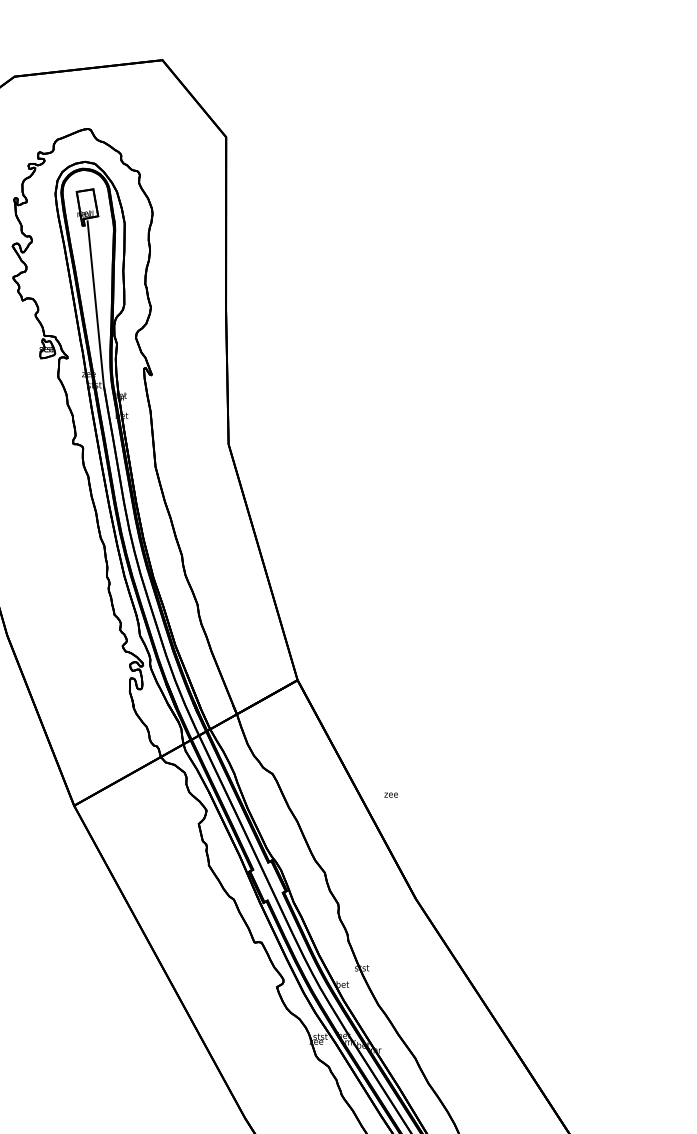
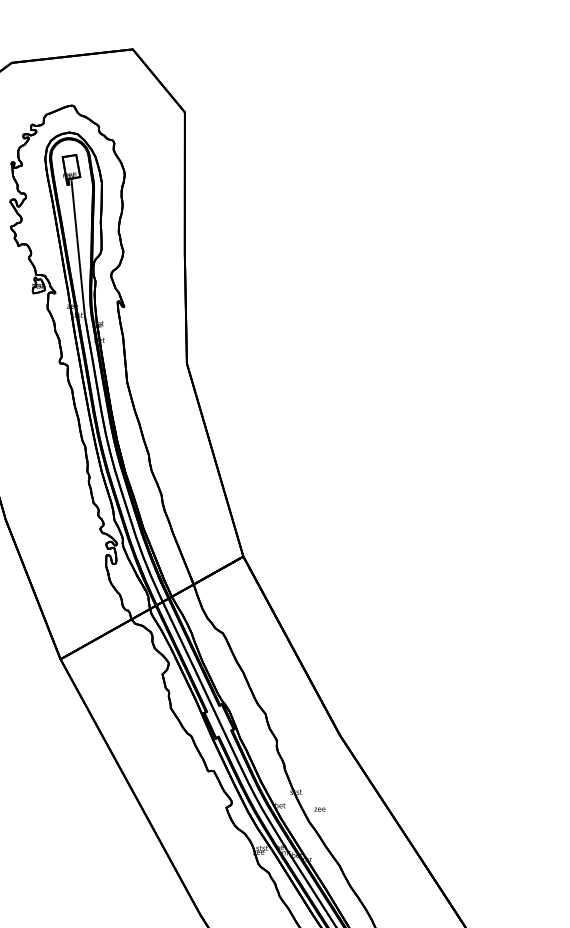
text: (390, 794) -> (319, 809), moved

